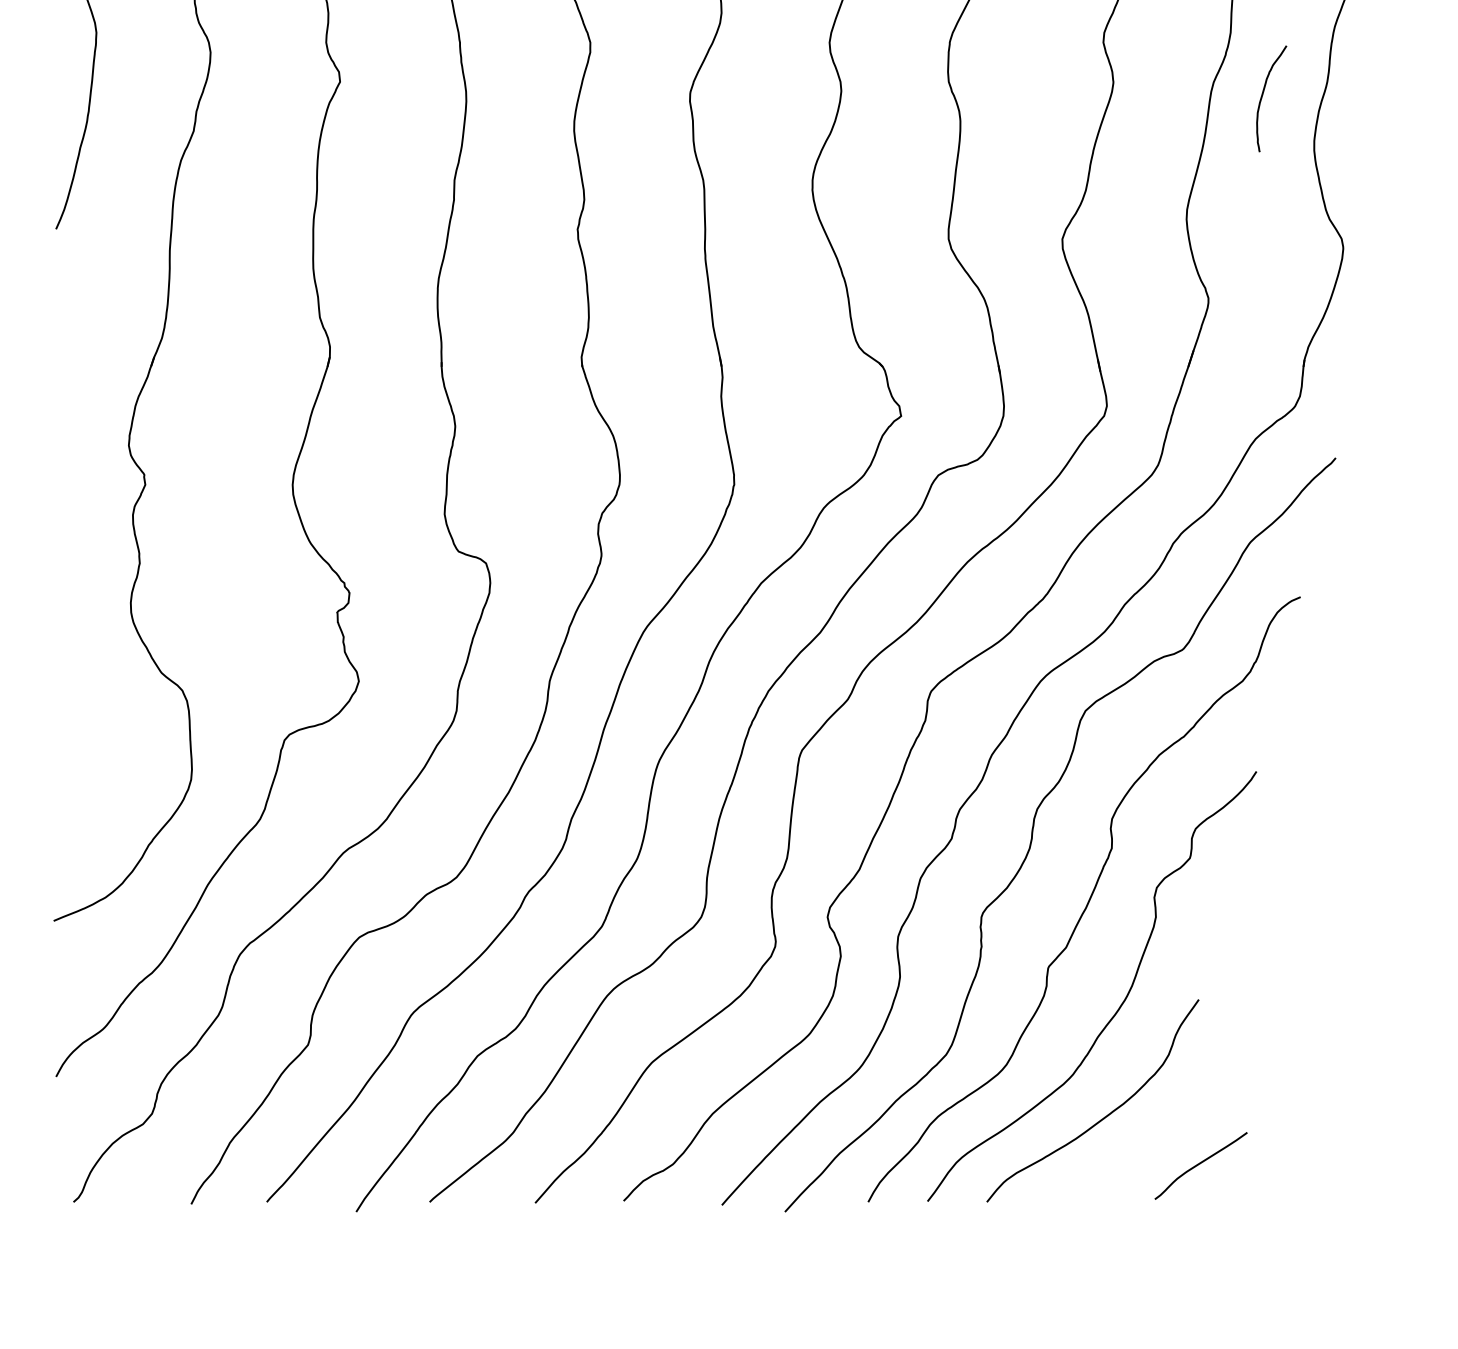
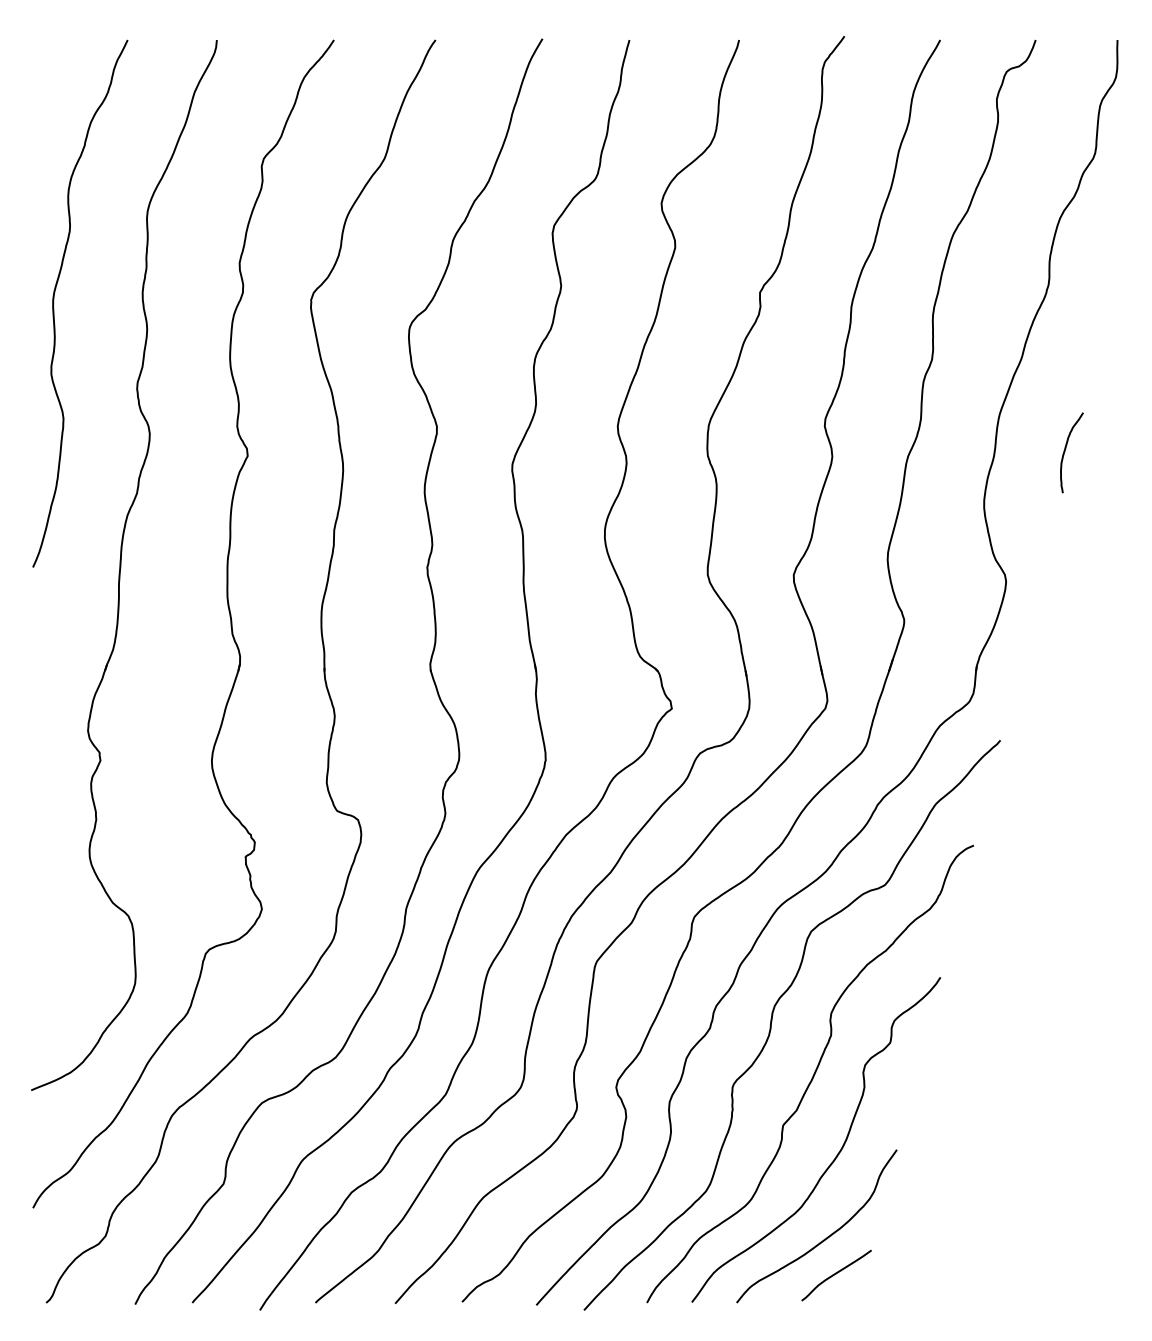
curve: (1263, 98) -> (1065, 452), moved
curve: (1200, 1164) -> (836, 1274), moved

